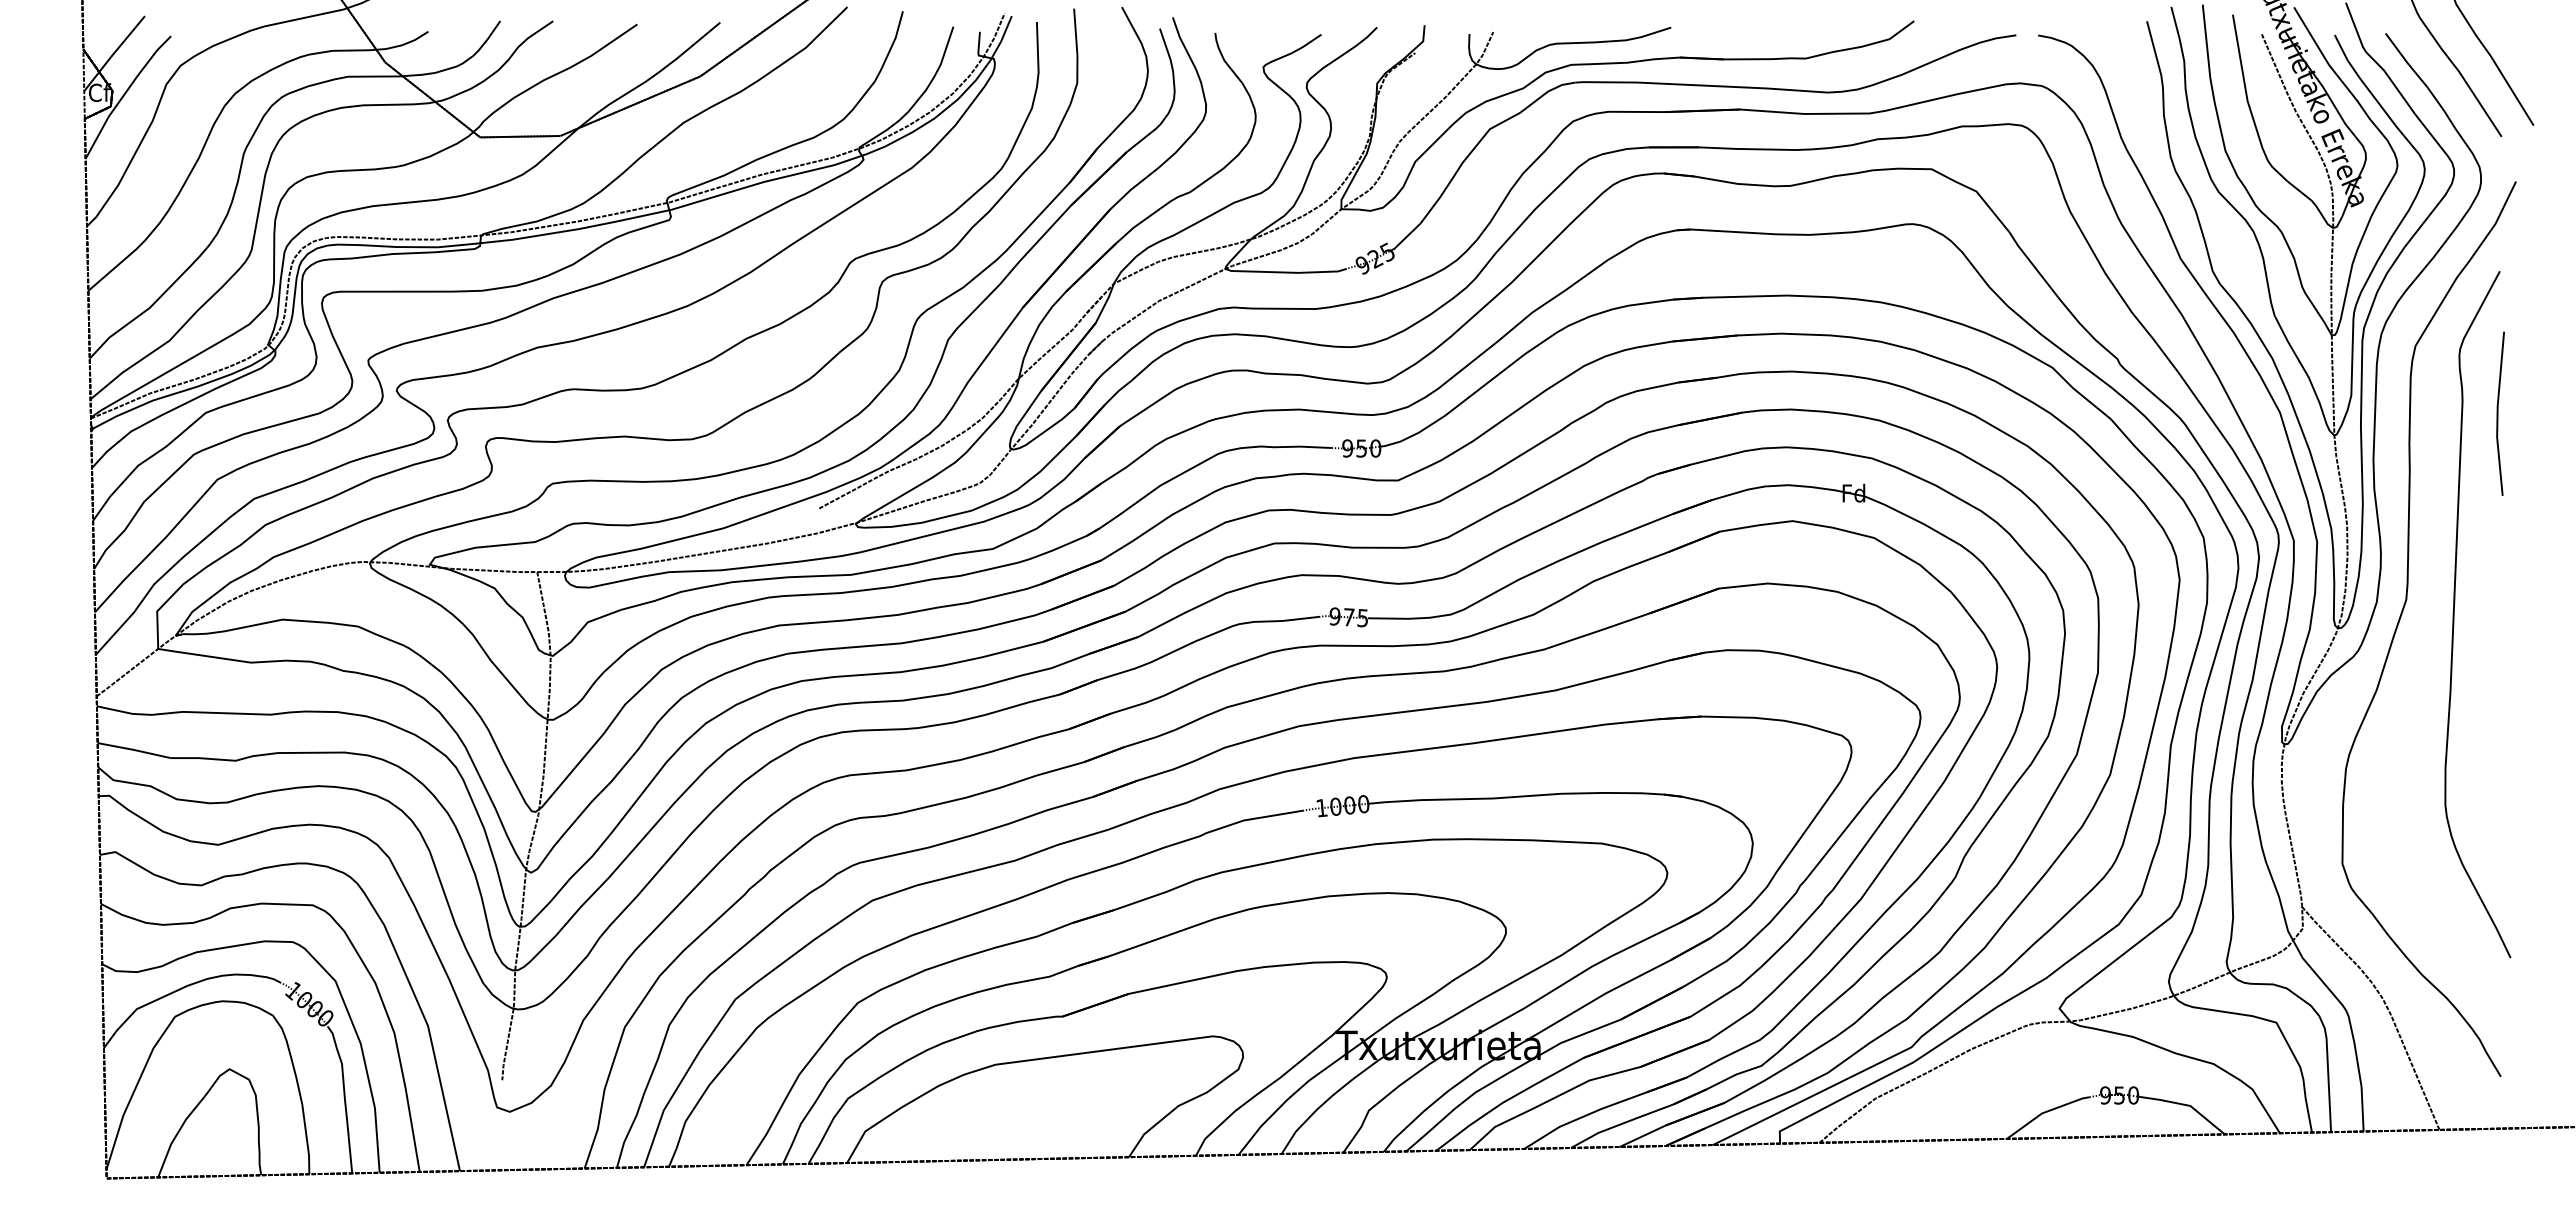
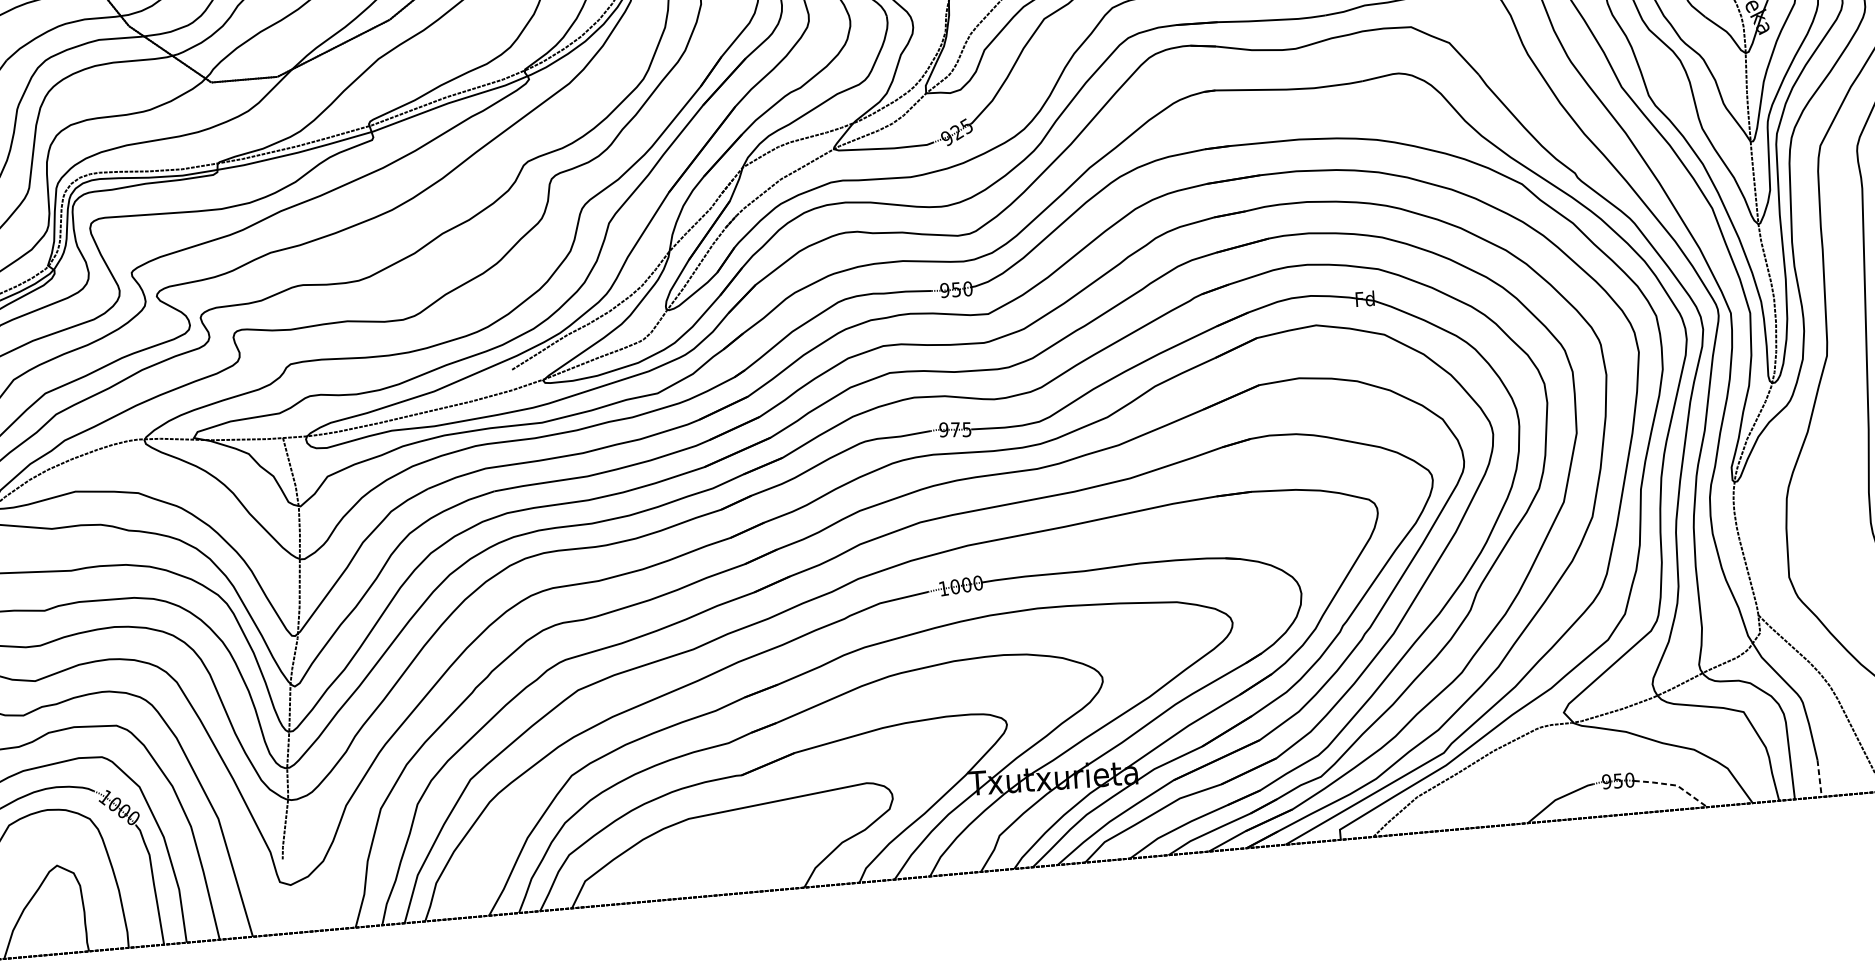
line: (2186, 1105) -> (1674, 785), solid -> dashed
line: (2362, 1109) -> (1819, 778), solid -> dashed

